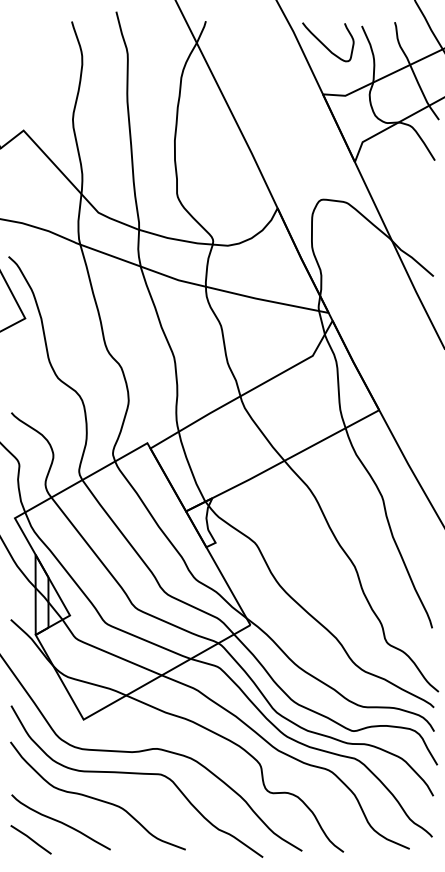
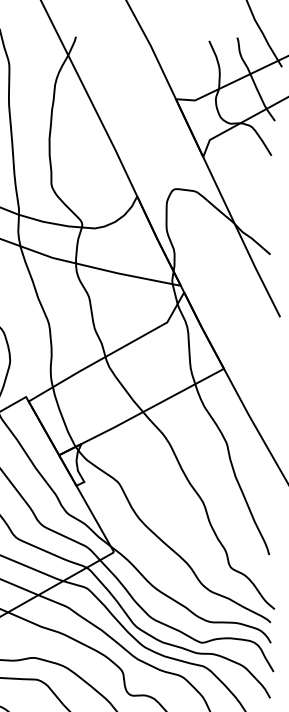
curve: (325, 45) -> (178, 57), removed

